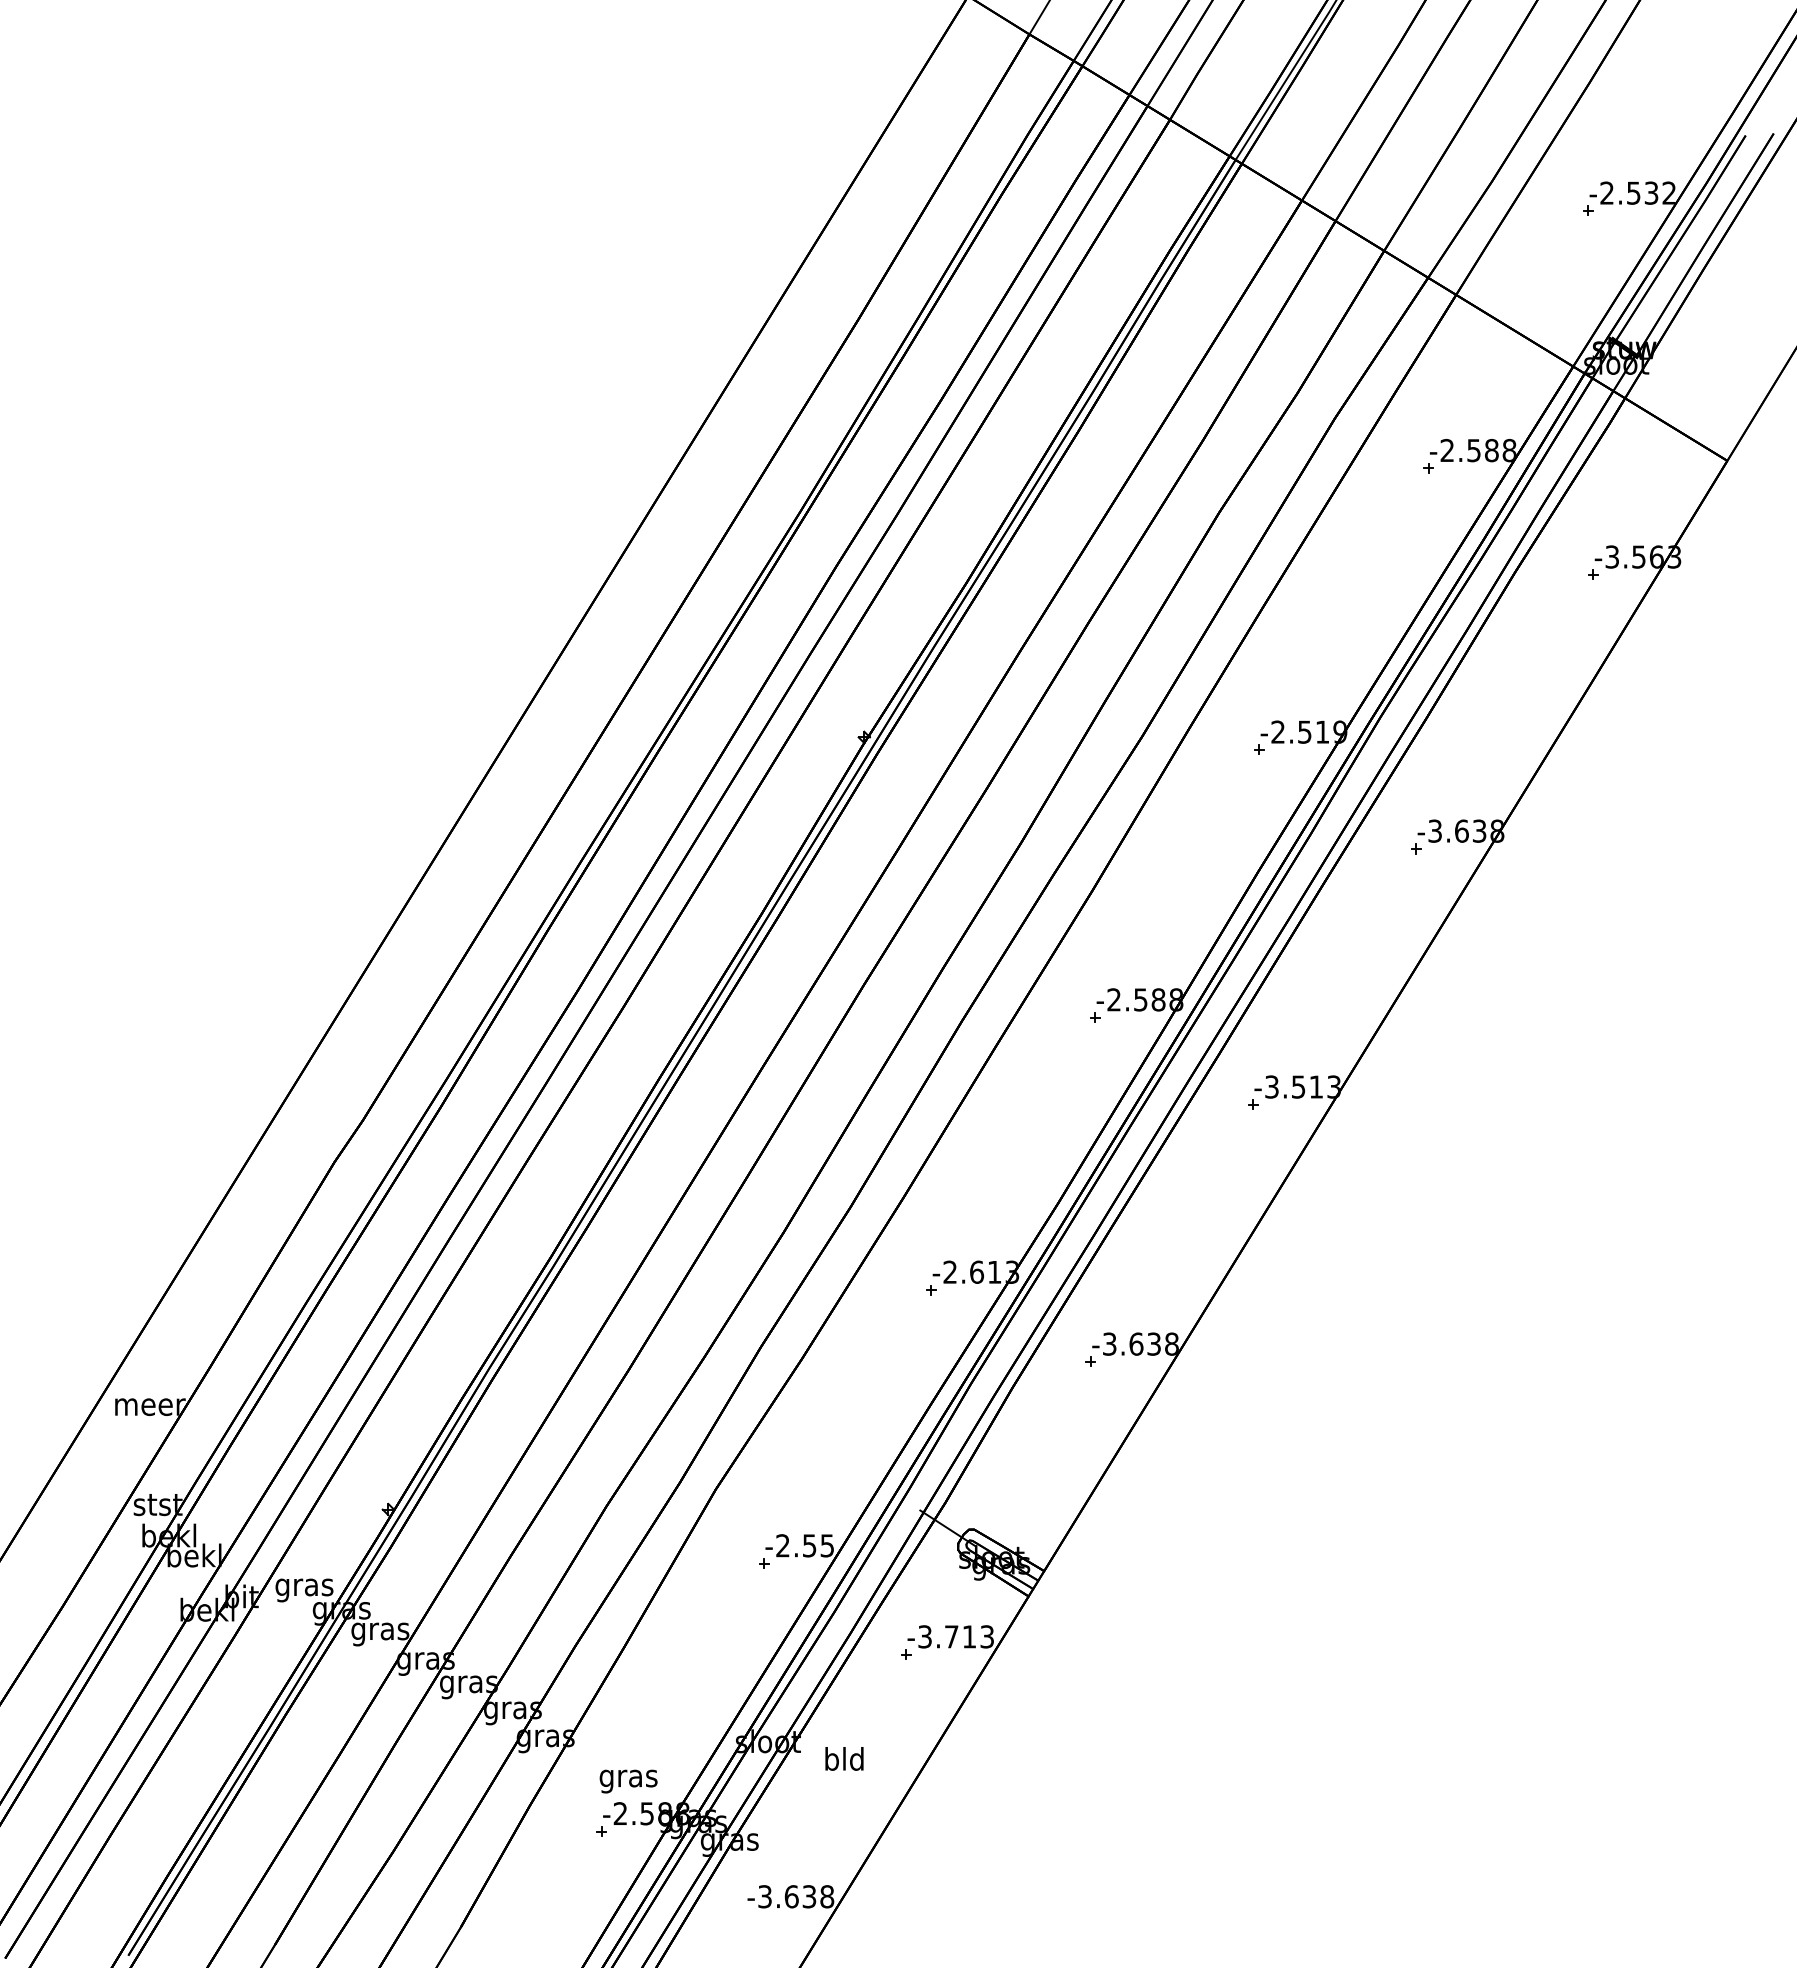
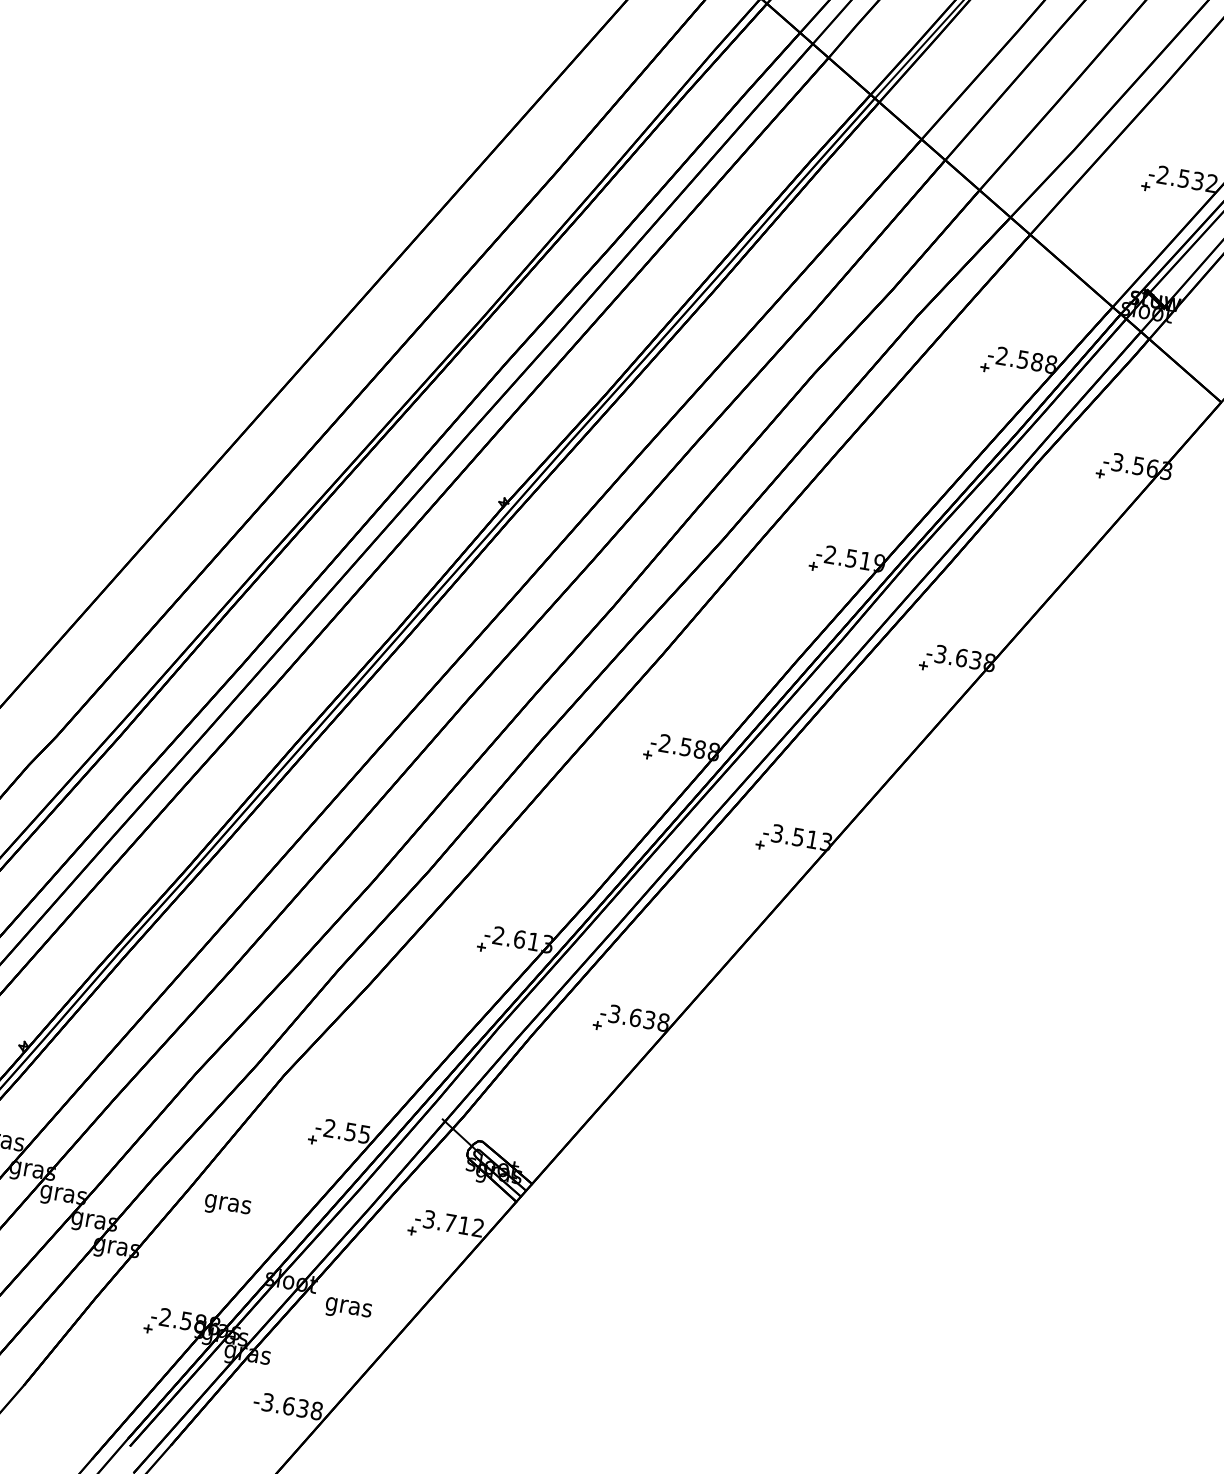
text: (986, 1636) -> (477, 1227), -3.713 -> -3.712
text: (844, 1761) -> (348, 1306), bld -> gras
text: (628, 1781) -> (227, 1206), moved

